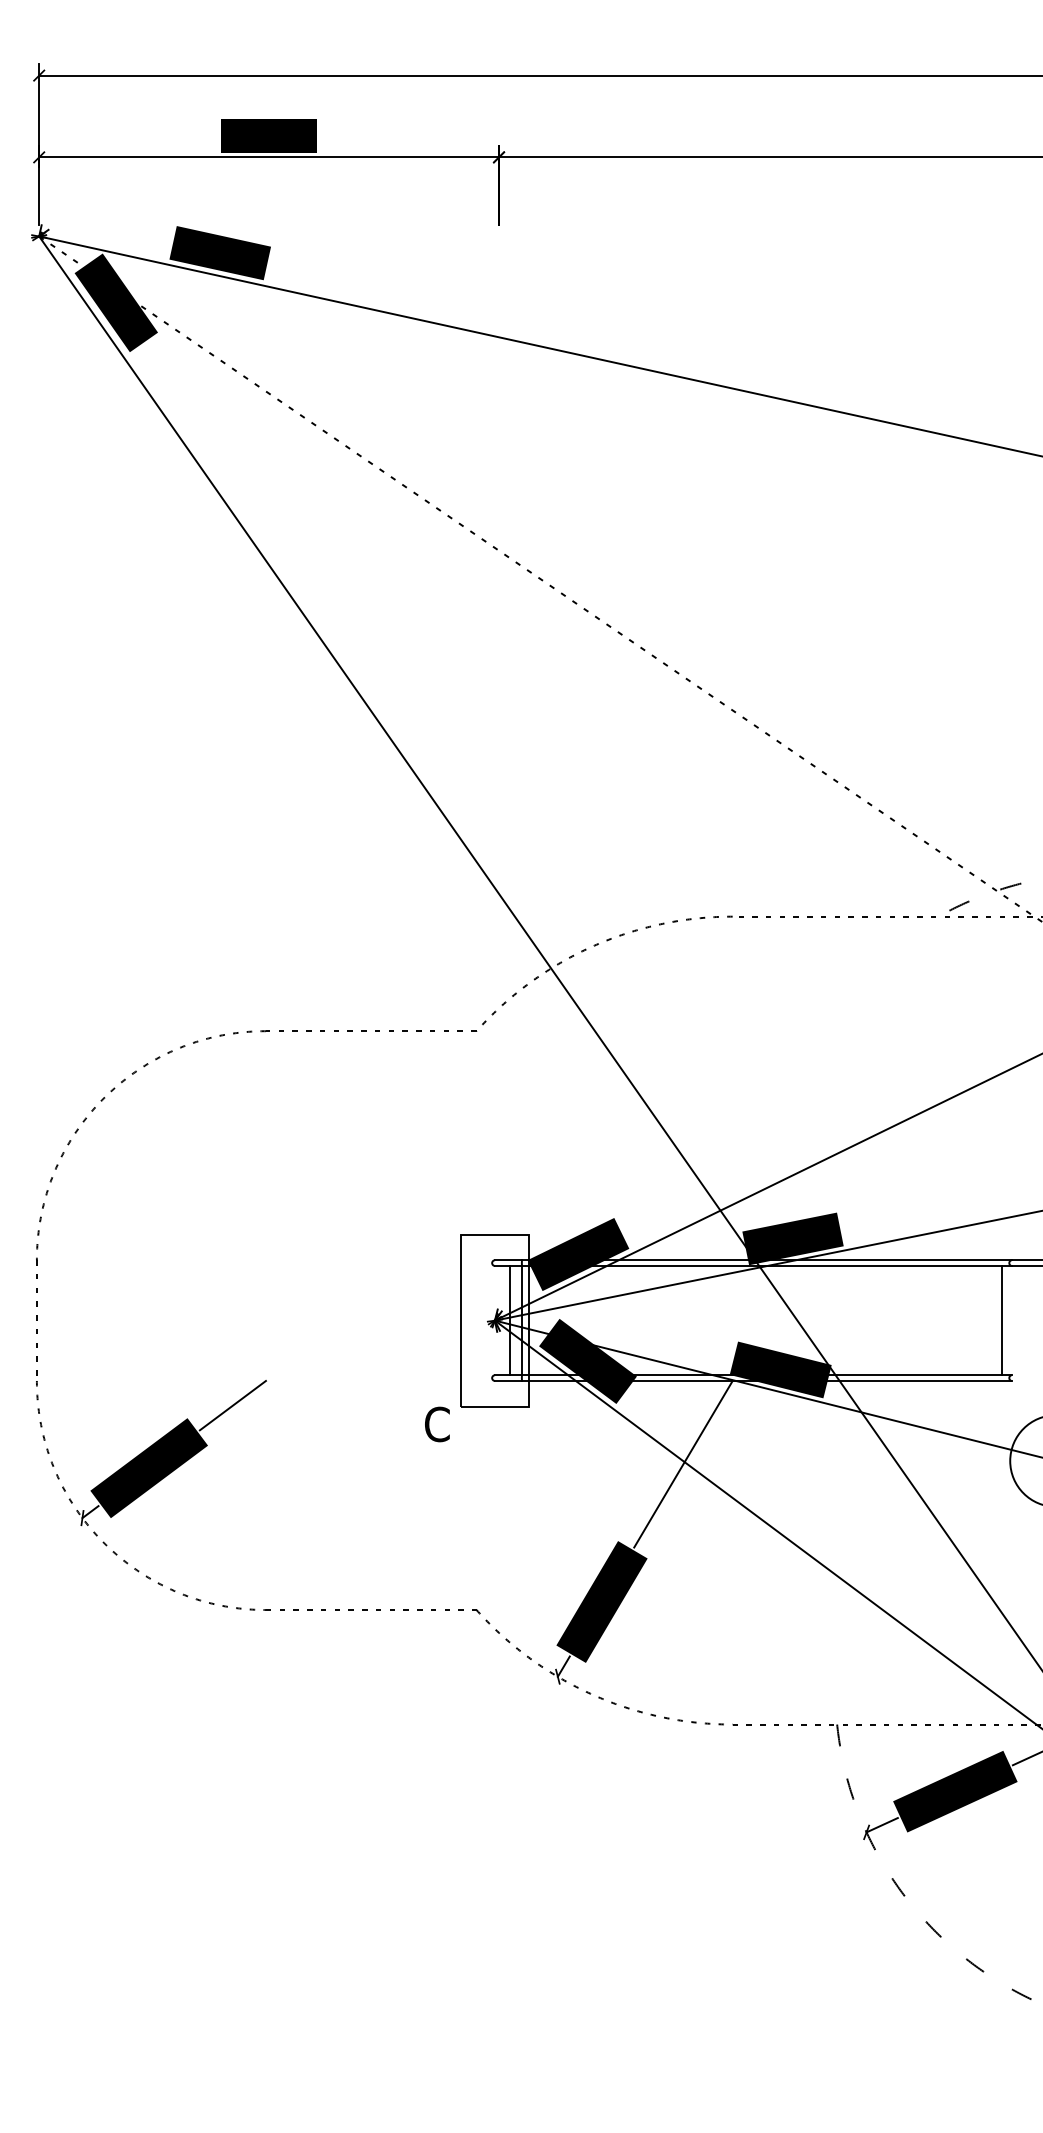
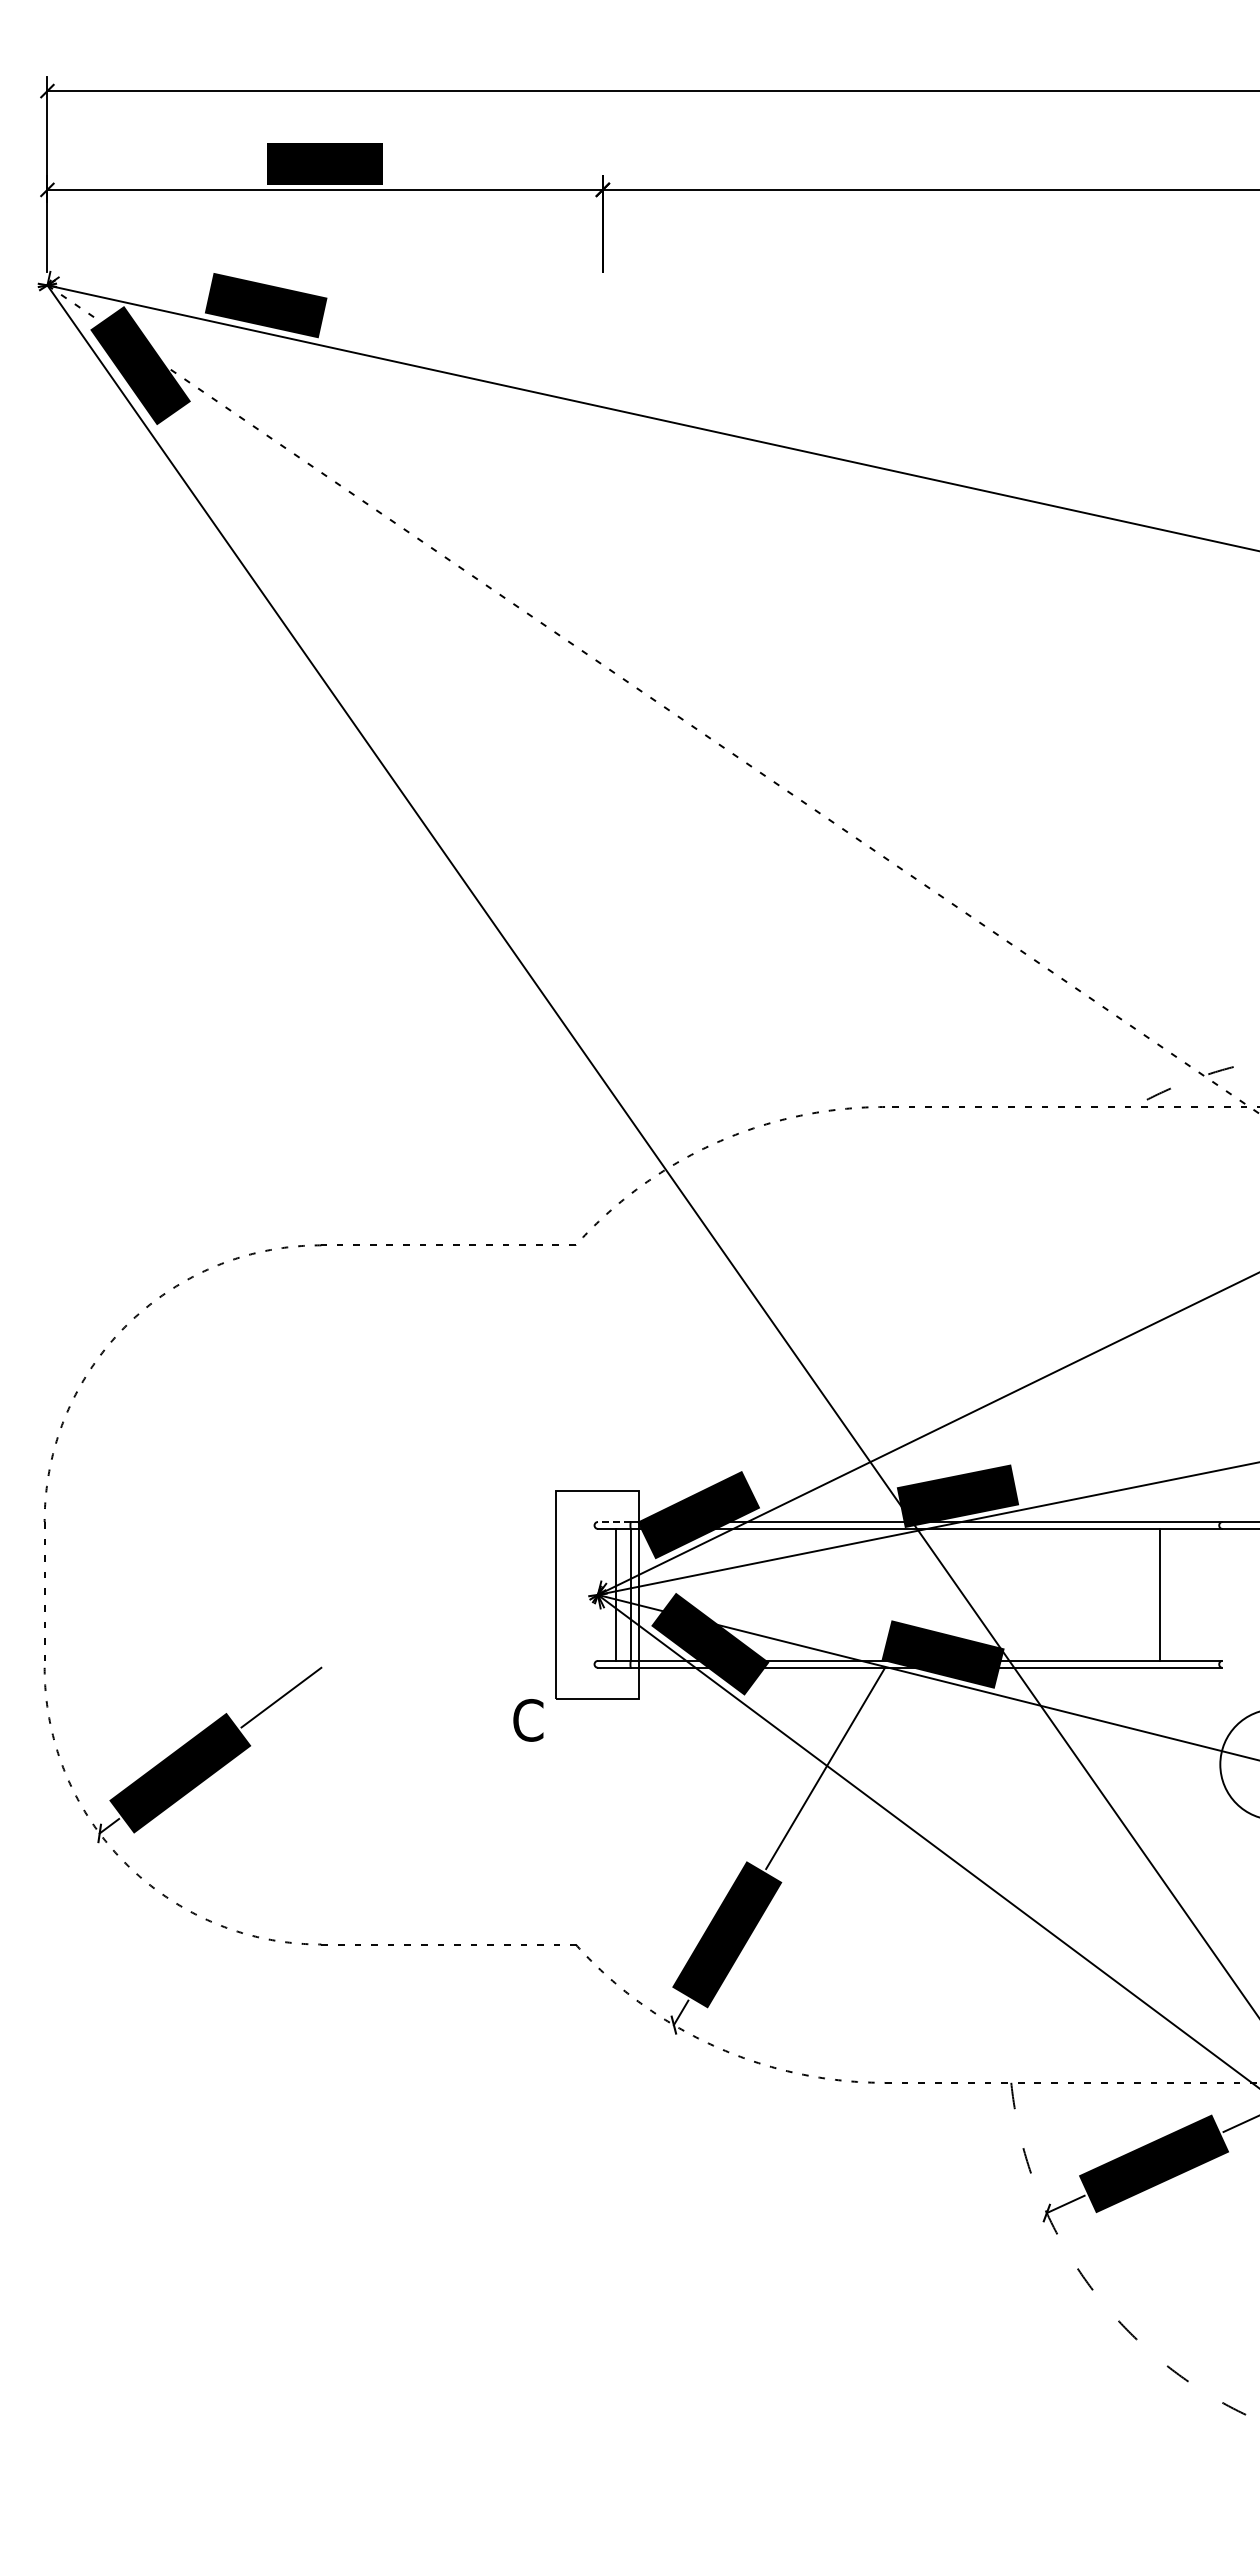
line: (507, 1260) -> (613, 1522), solid -> dashed
line: (1002, 1320) -> (1160, 1594), moved

